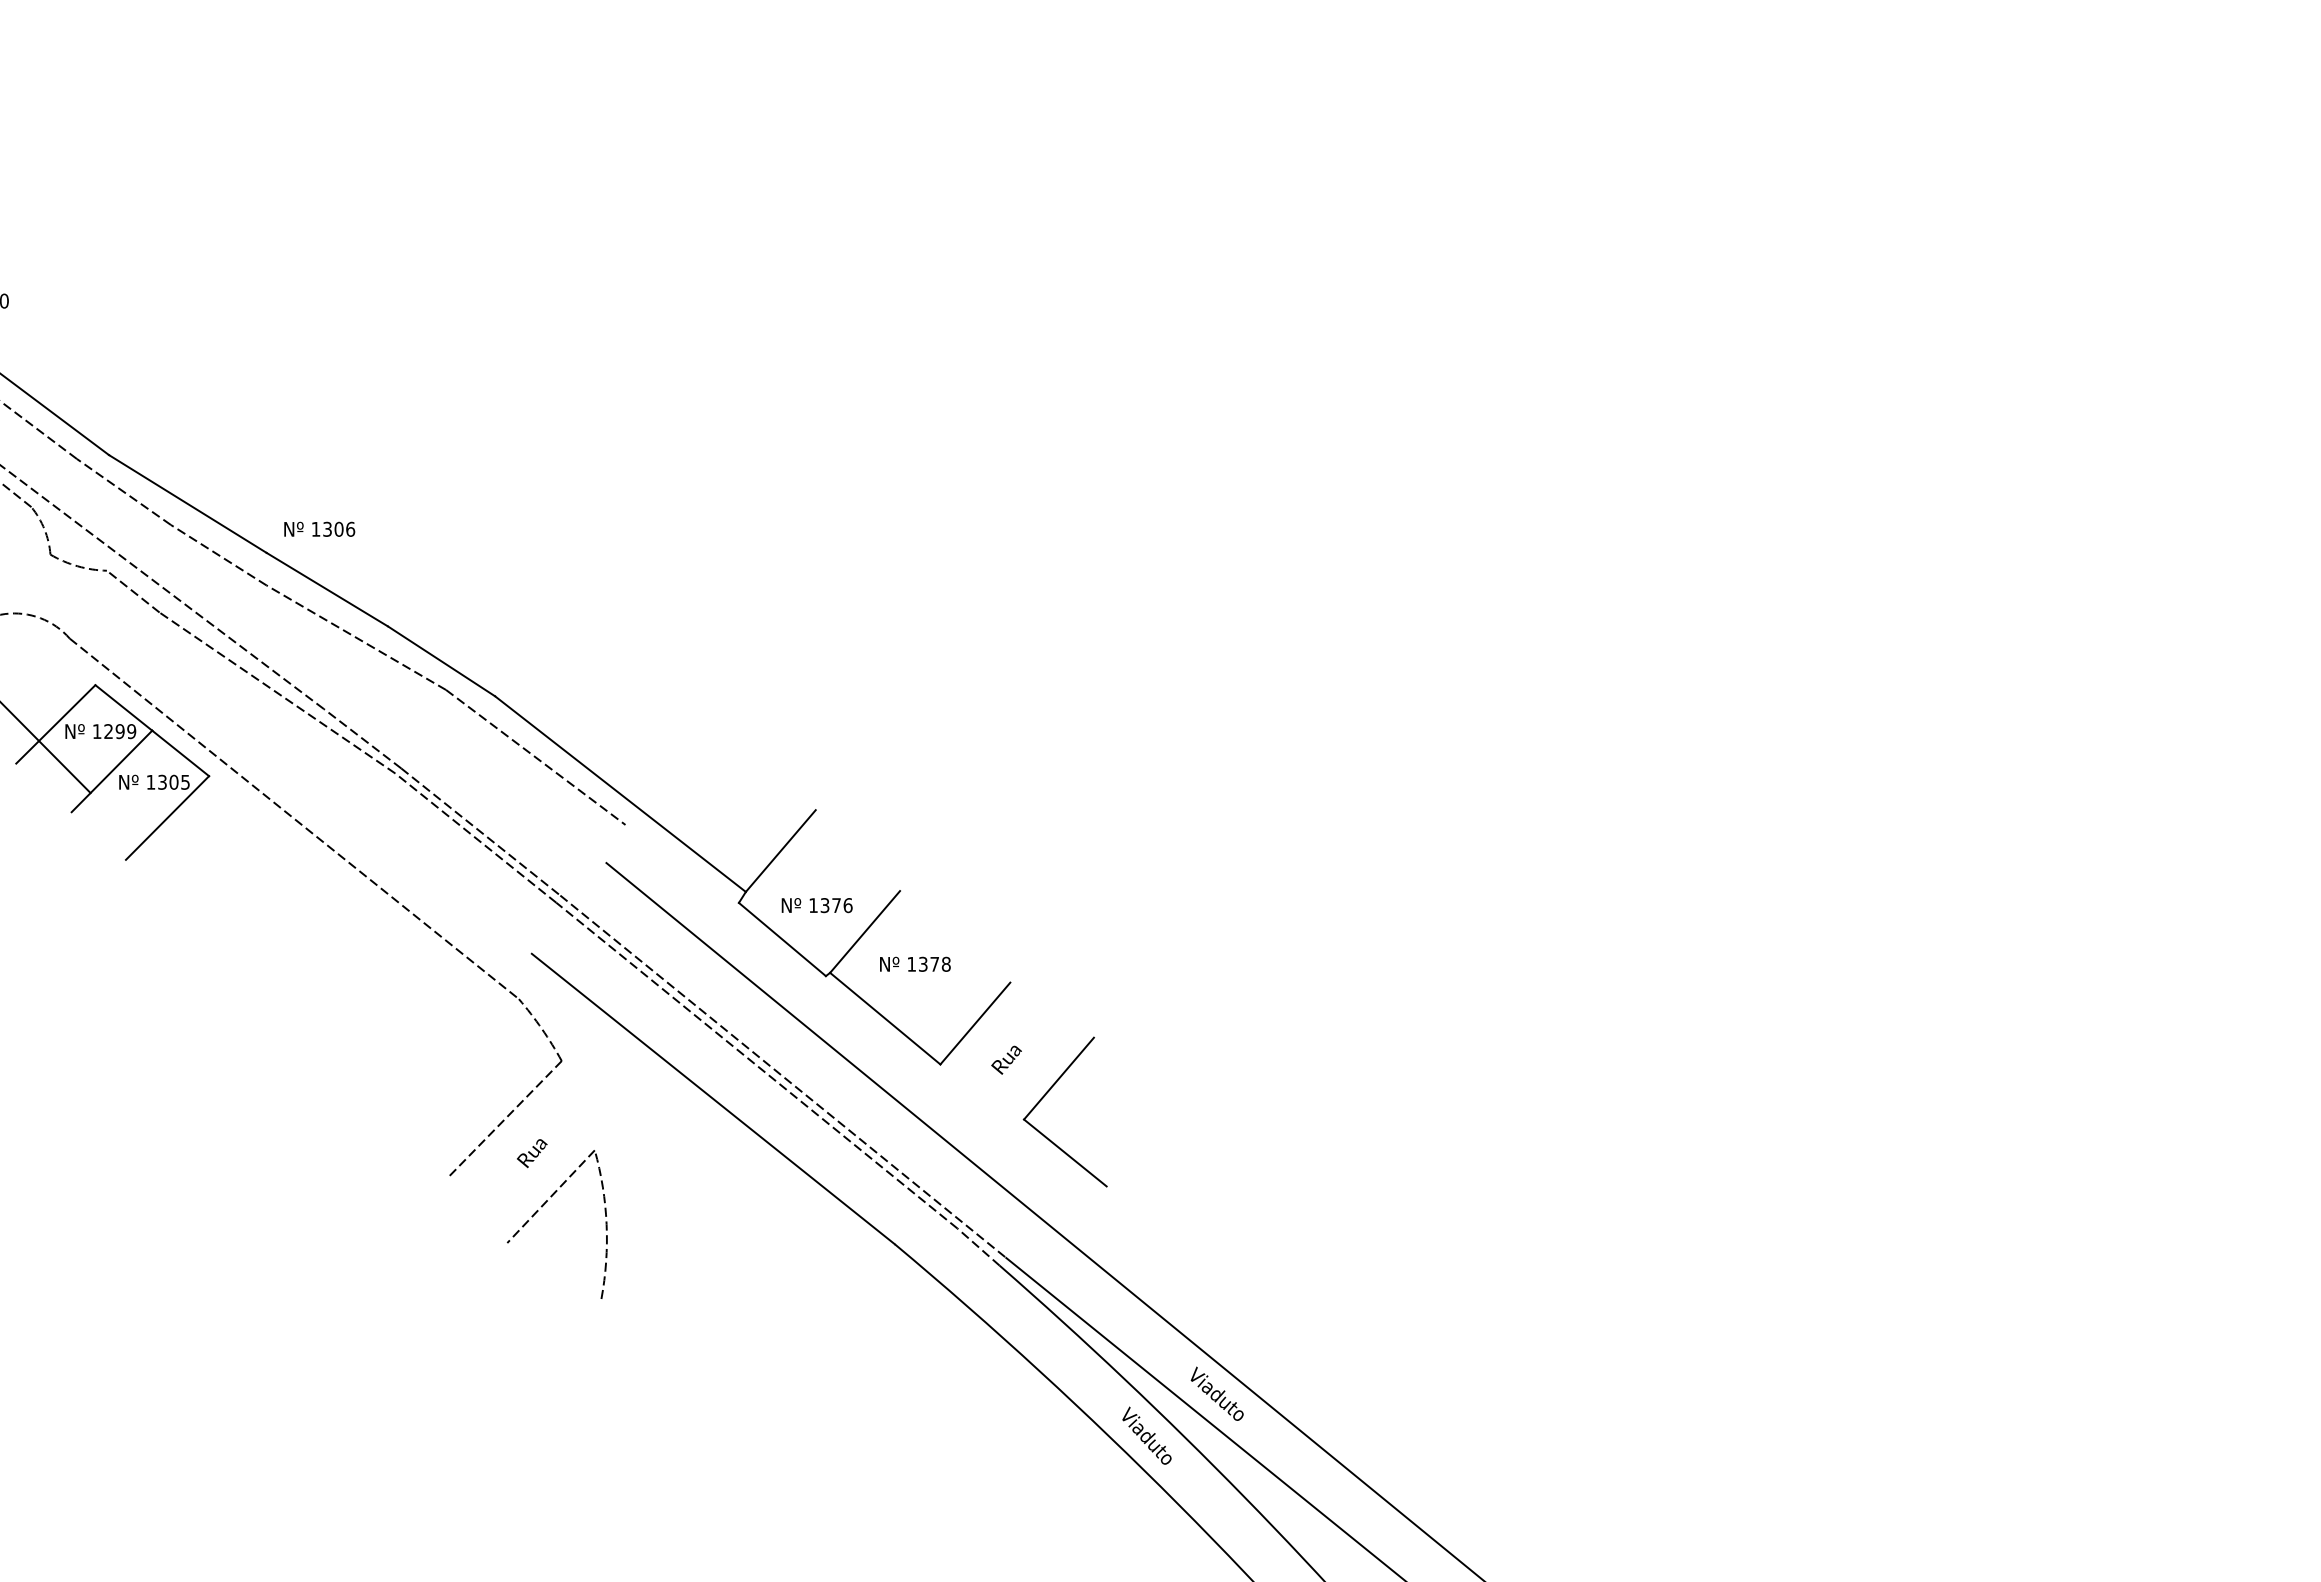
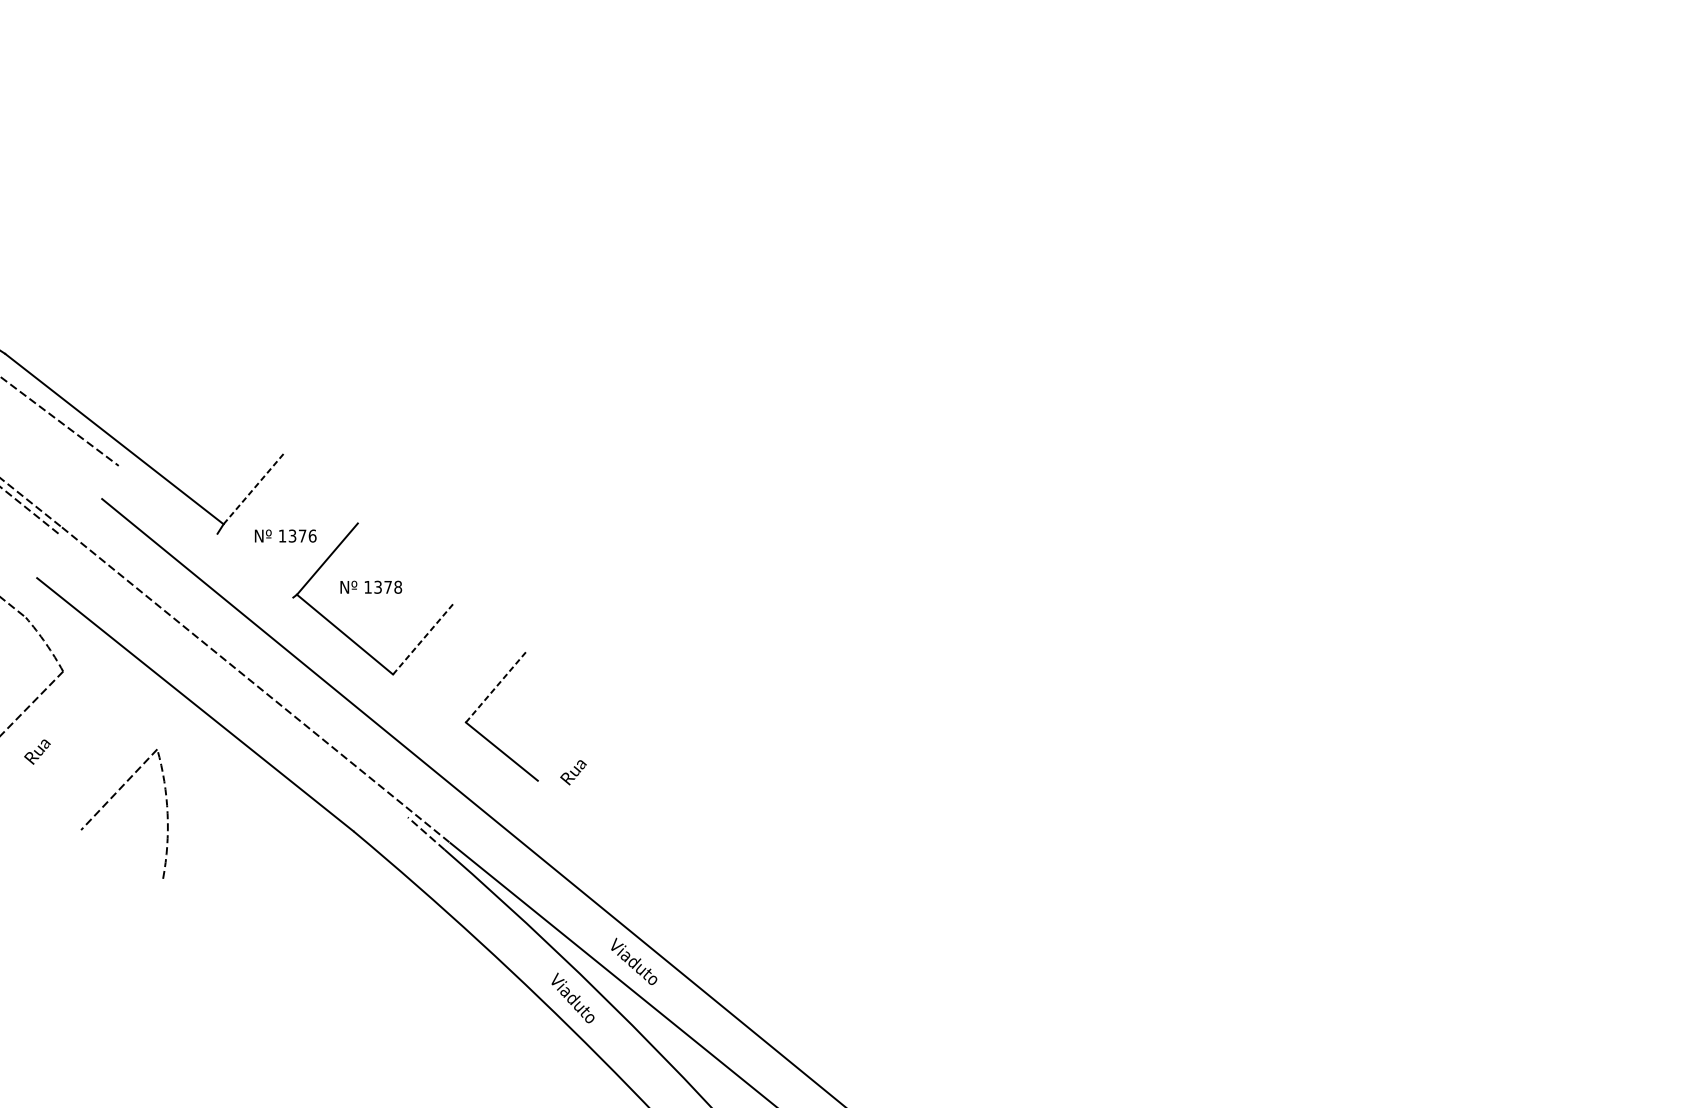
line: (780, 851) -> (253, 489), solid -> dashed
line: (781, 939) -> (254, 565), removed
line: (975, 1023) -> (423, 638), solid -> dashed
text: (1006, 1059) -> (573, 772), moved
line: (756, 1065) -> (232, 675), removed
line: (1059, 1078) -> (496, 686), solid -> dashed
part: (542, 1207) -> (111, 799), moved

